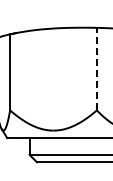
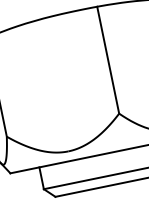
line: (96, 68) -> (107, 59), dashed -> solid

